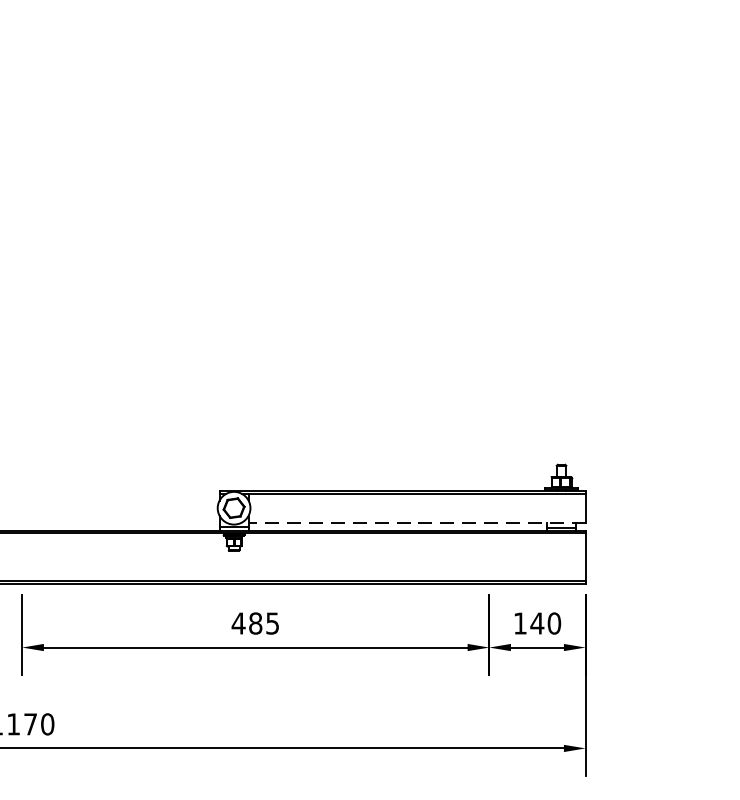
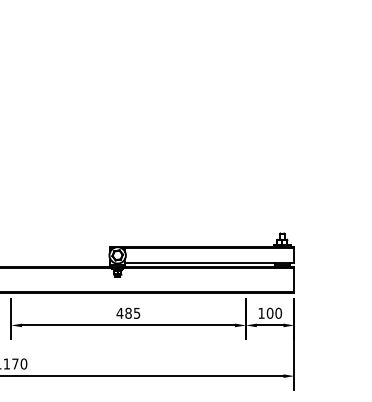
line: (416, 522) -> (209, 262), dashed -> solid
text: (536, 621) -> (269, 312), 140 -> 100

